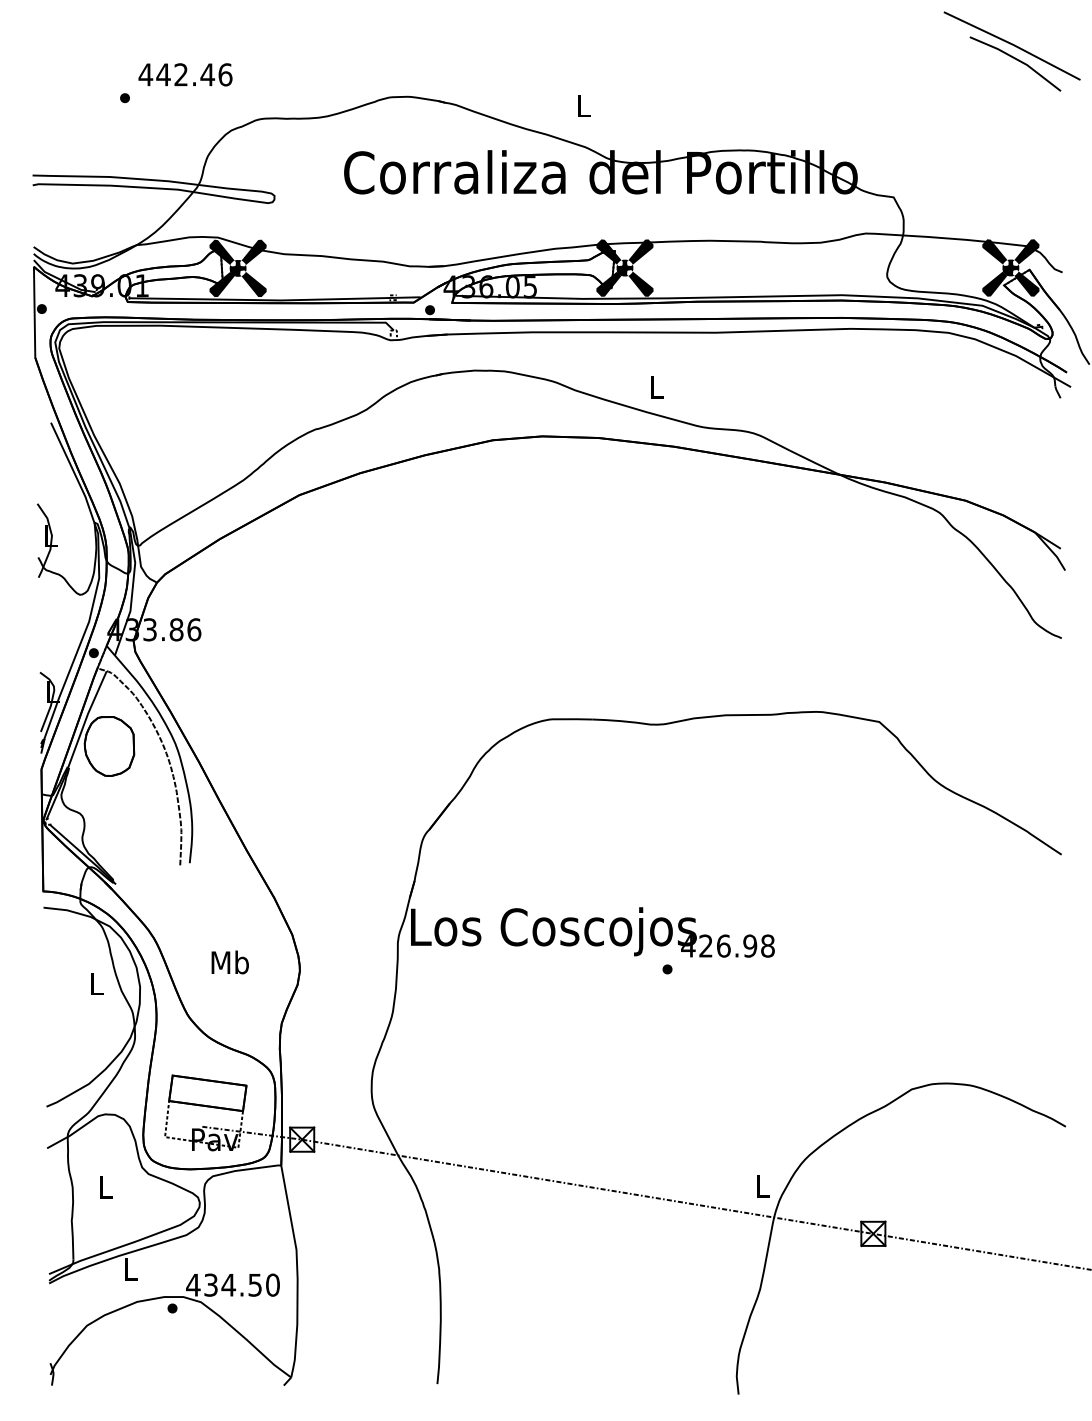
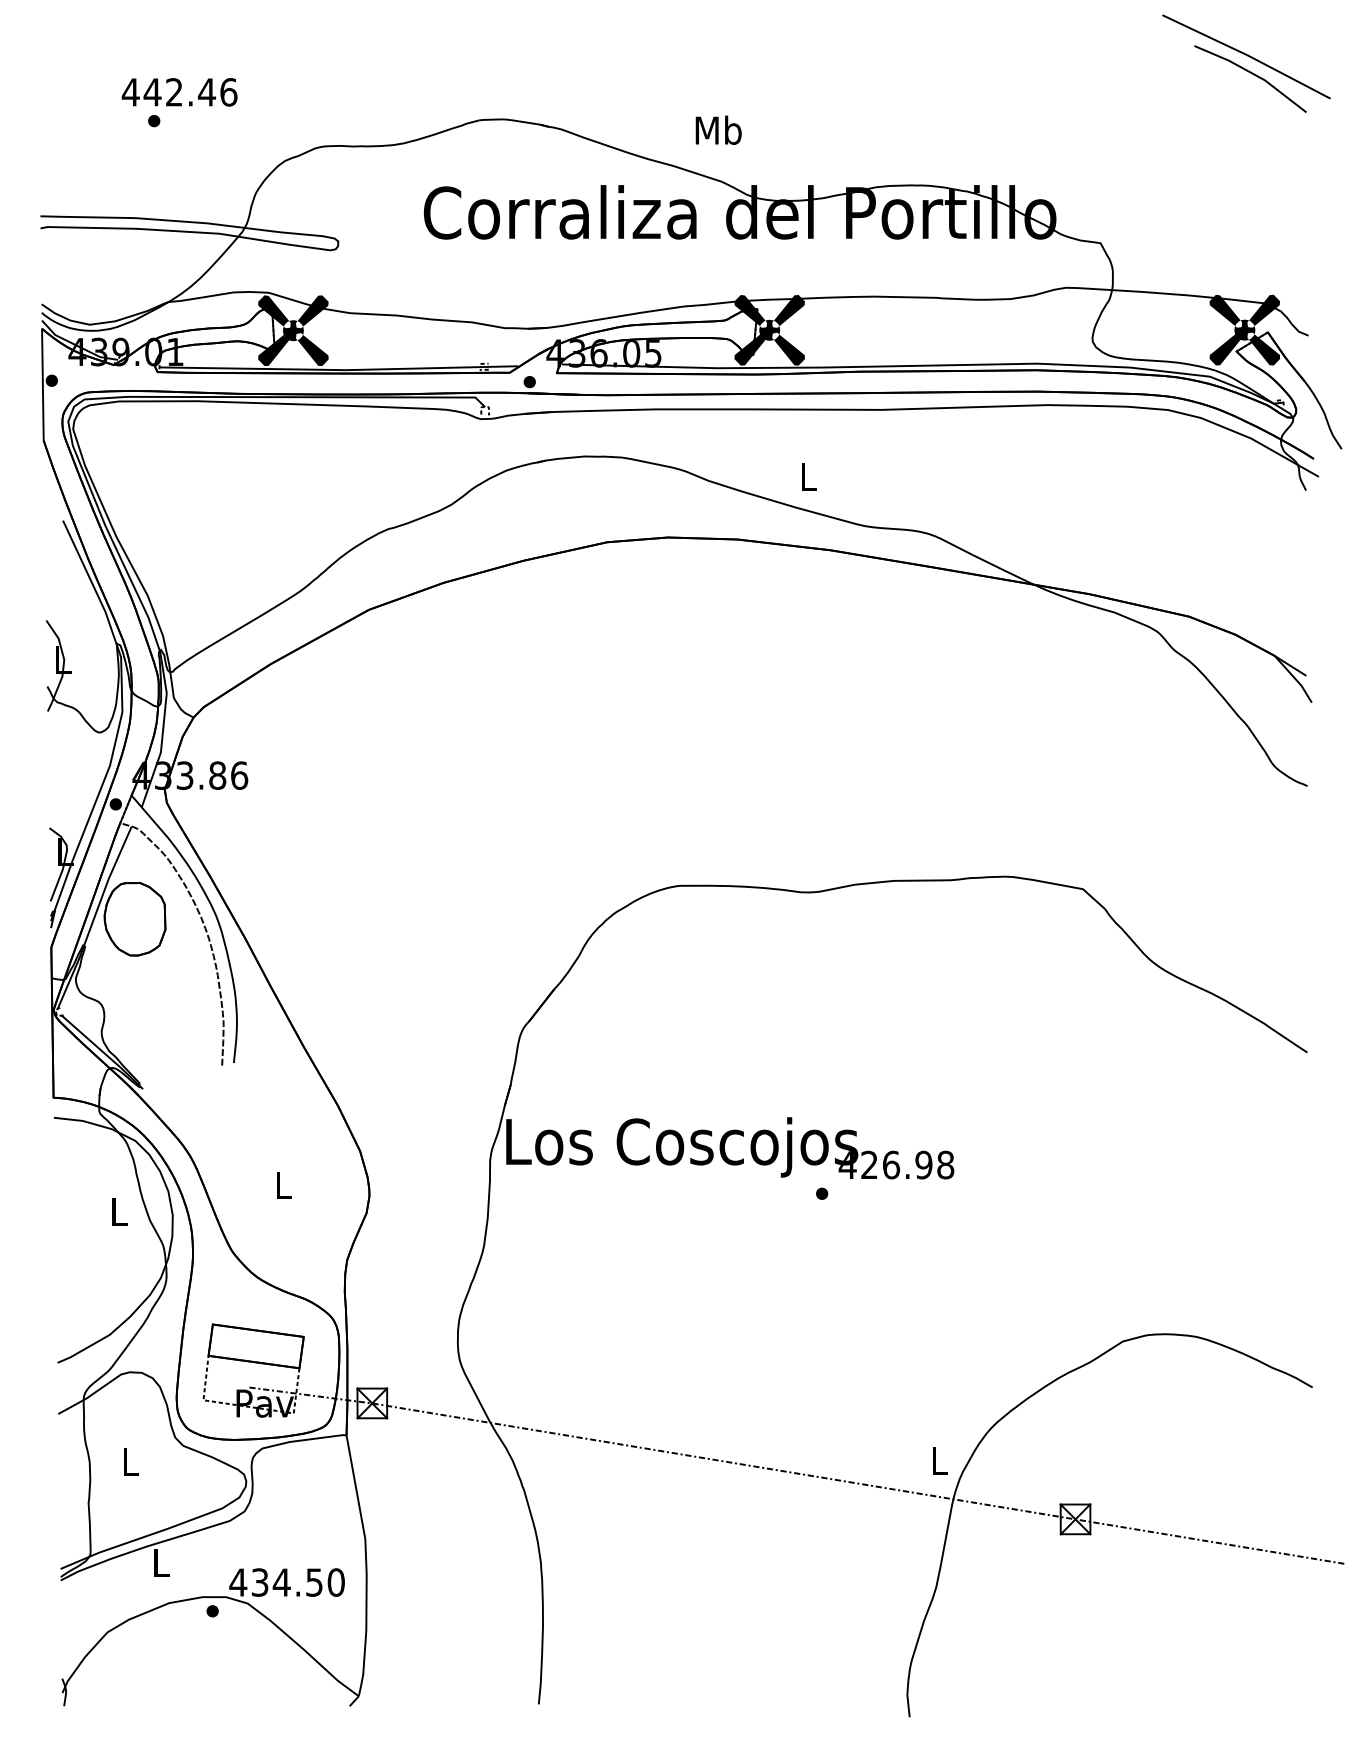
text: (185, 74) -> (179, 92), moved
text: (583, 105) -> (718, 129), L -> Mb
text: (230, 961) -> (283, 1184), Mb -> L

